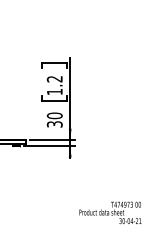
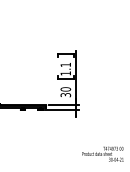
text: (54, 80) -> (65, 65), 1.2 -> 1.1

